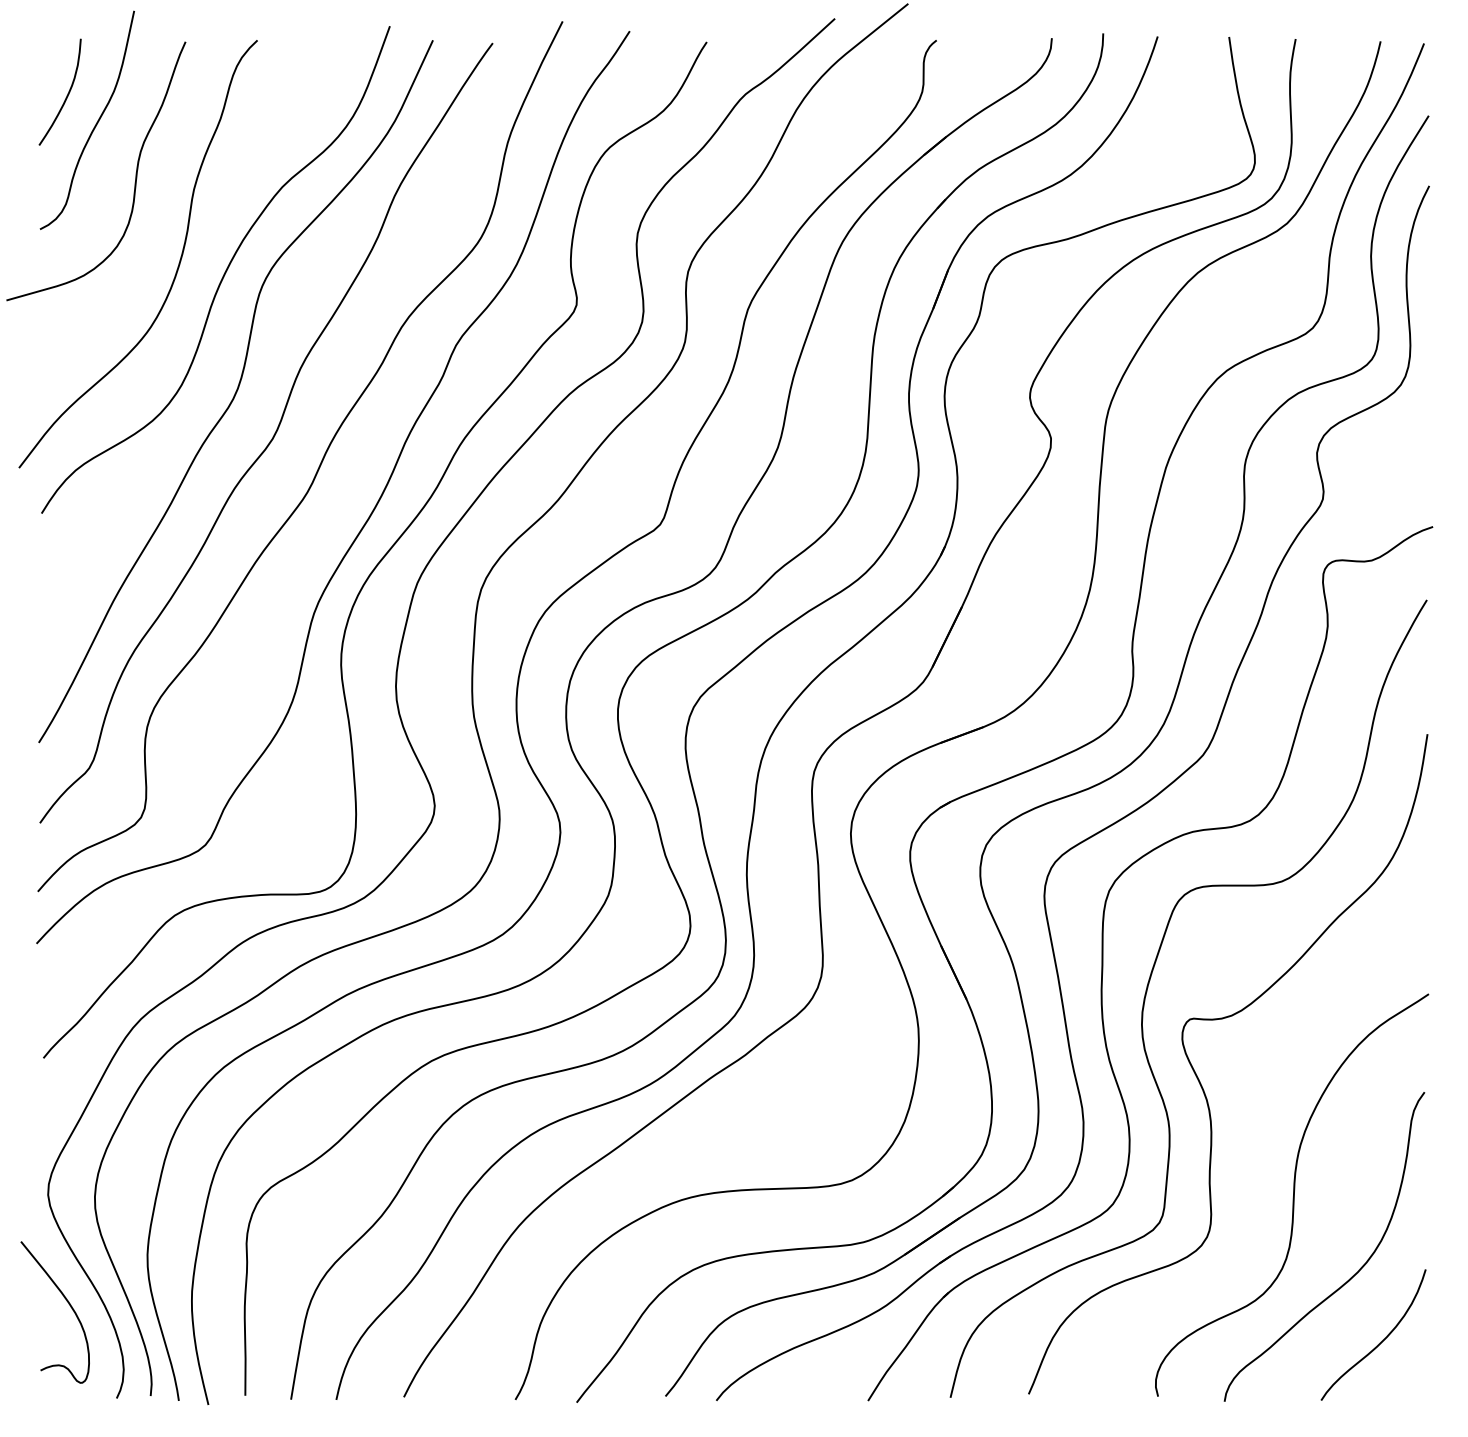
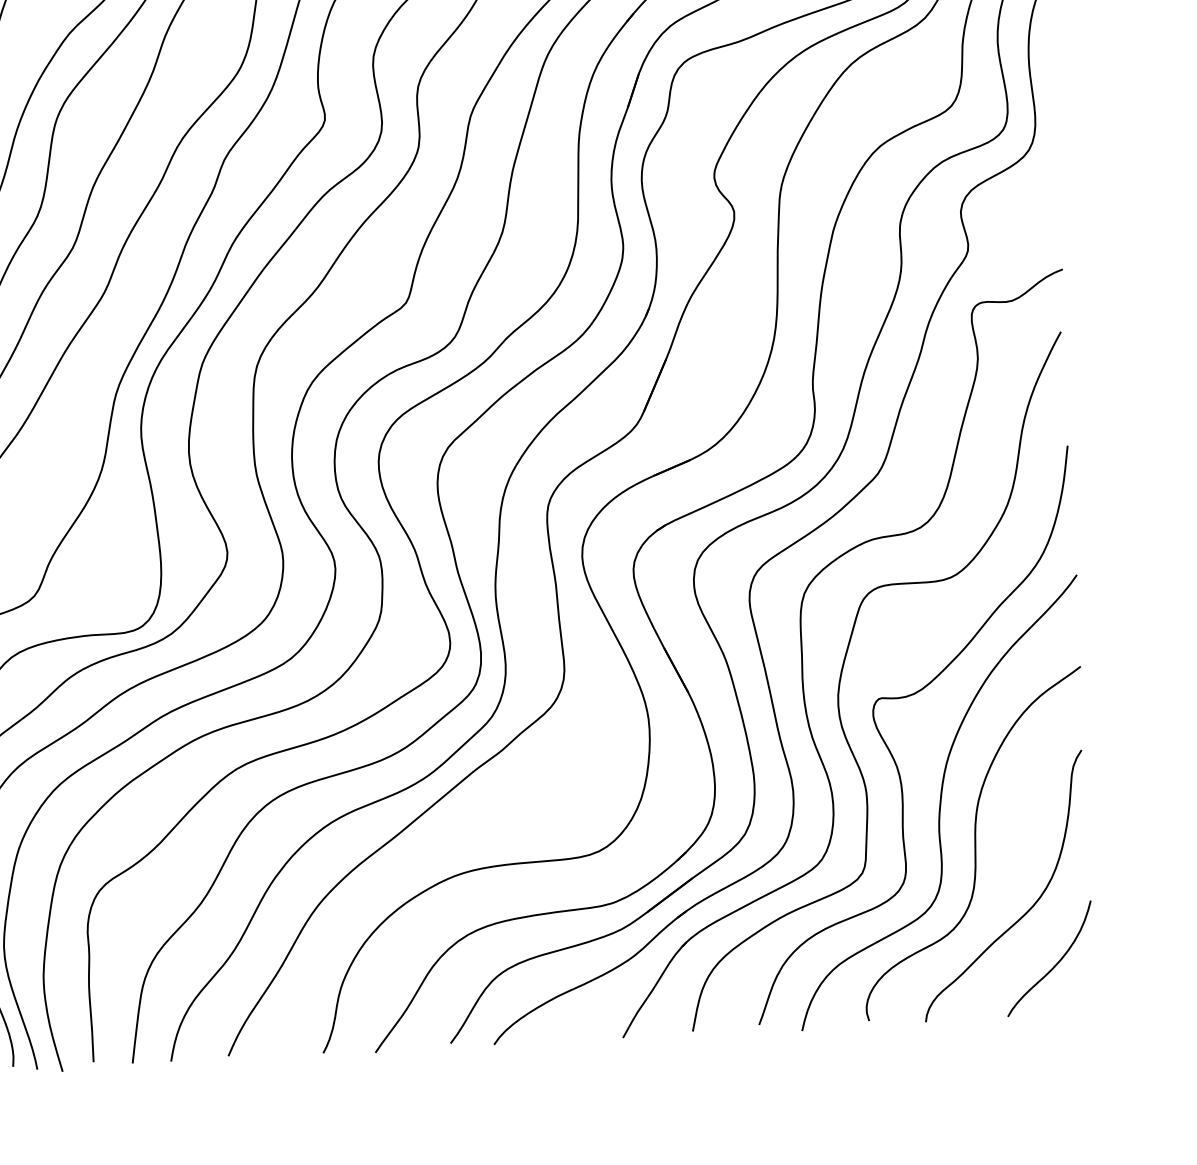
curve: (1254, 1145) -> (939, 803), added

